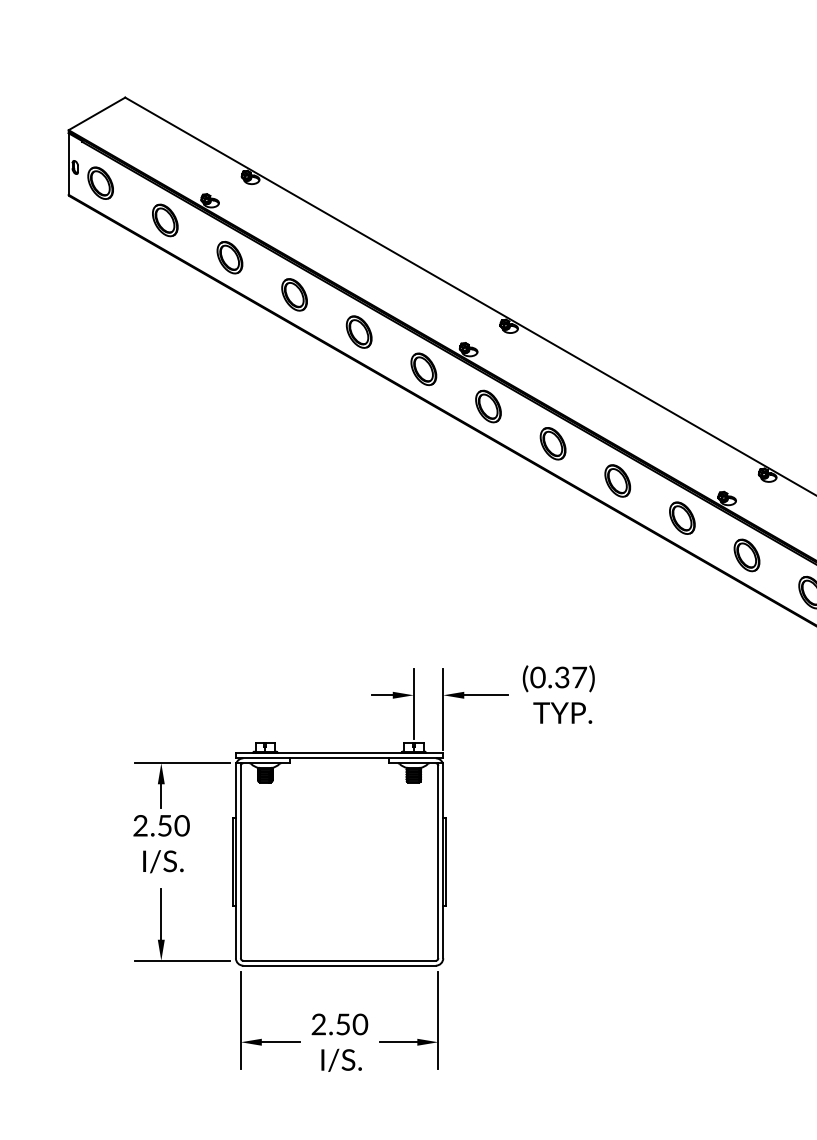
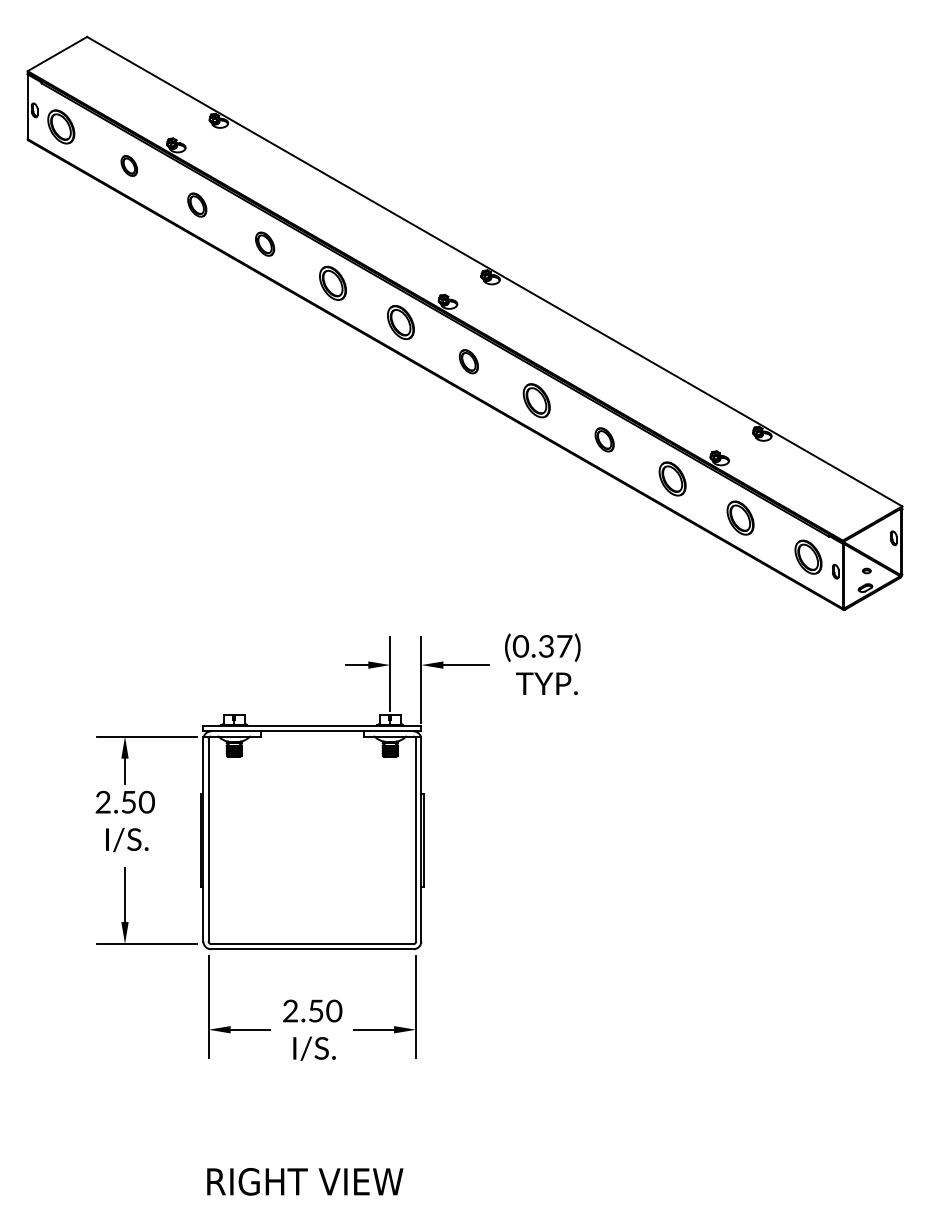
part: (165, 219) -> (129, 165), size x0.6
part: (230, 257) -> (197, 204), size x0.7
part: (294, 294) -> (264, 243), size x0.7
part: (488, 406) -> (468, 361), size x0.7
part: (617, 480) -> (604, 439), size x0.7

